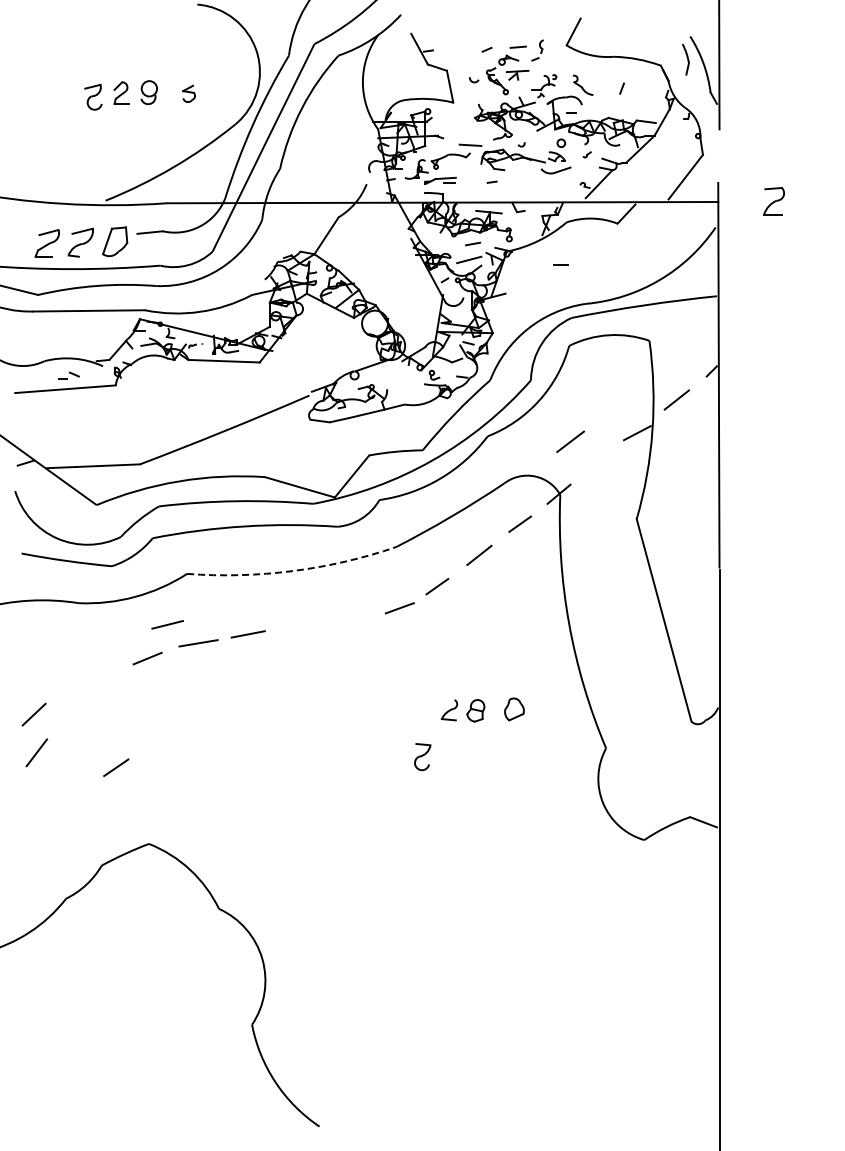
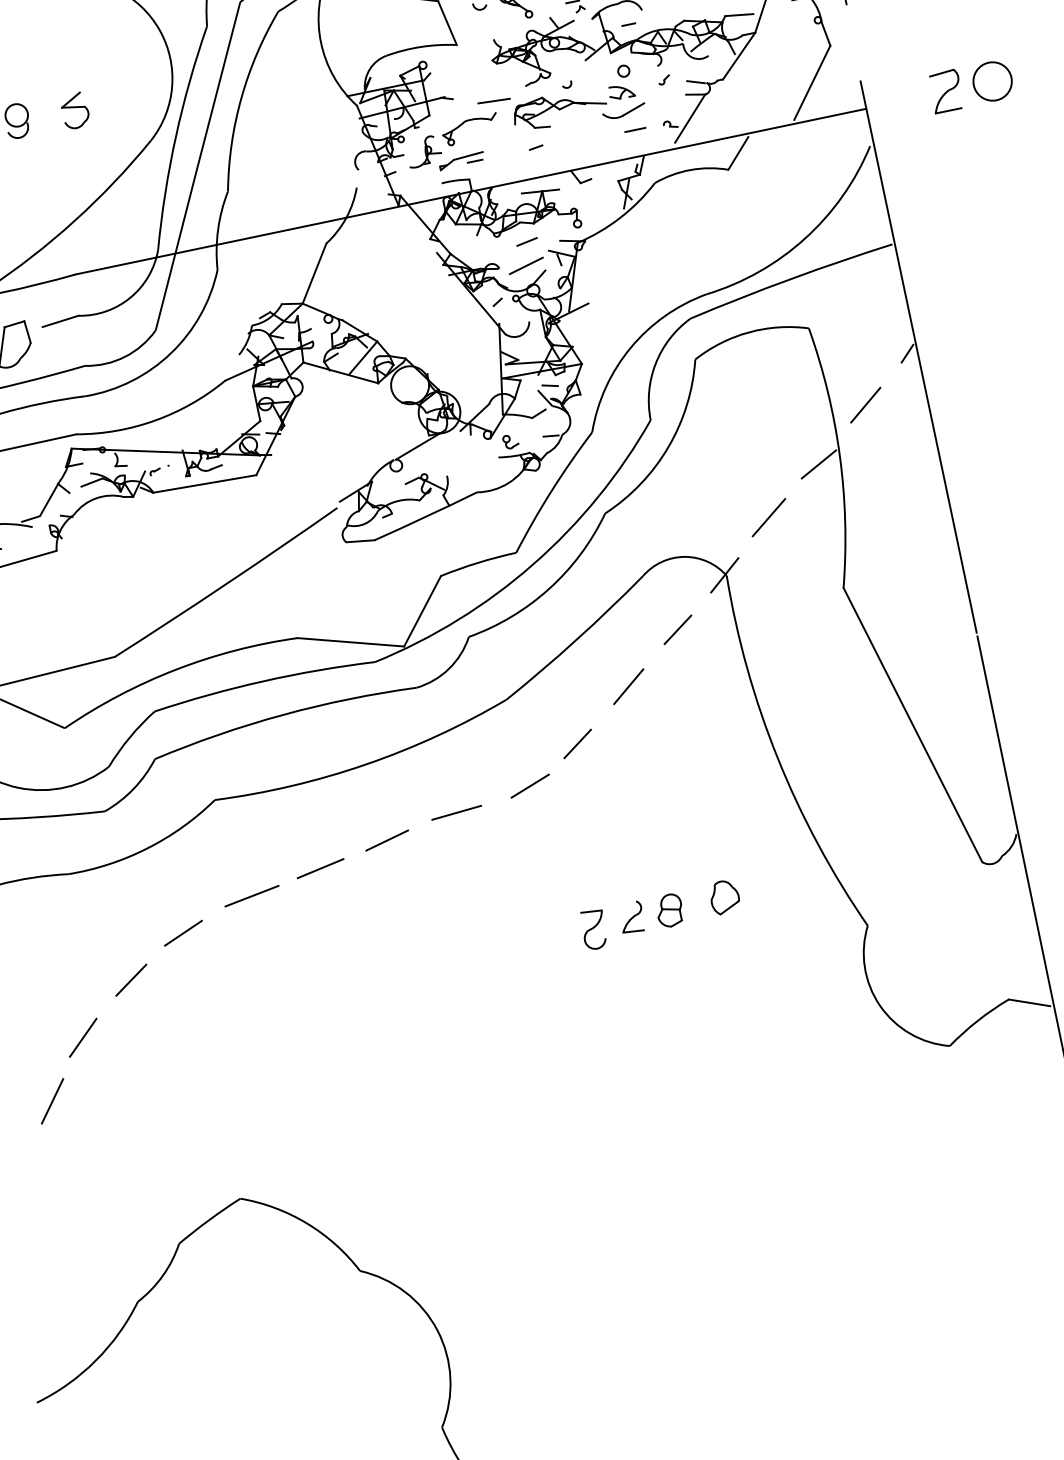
part: (188, 93) -> (74, 110), size x1.43
circle: (806, 201) -> (992, 81), added
line: (560, 264) -> (634, 129), moved
line: (570, 441) -> (768, 517), moved
arc: (292, 571) -> (365, 765), dashed -> solid
line: (346, 615) -> (455, 812), added
line: (167, 624) -> (386, 840), moved
line: (33, 714) -> (82, 1037), moved
part: (422, 757) -> (594, 930), moved
line: (116, 767) -> (131, 979), moved

